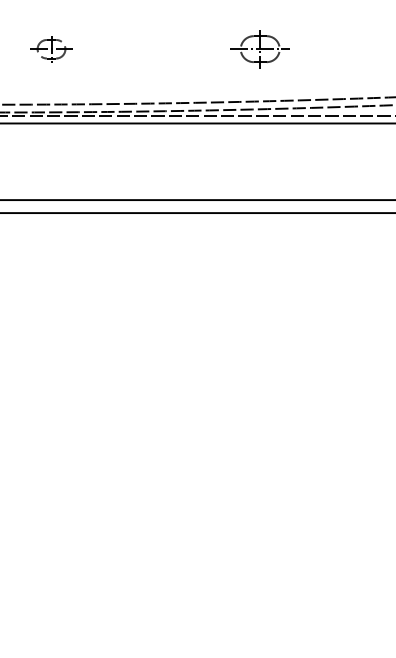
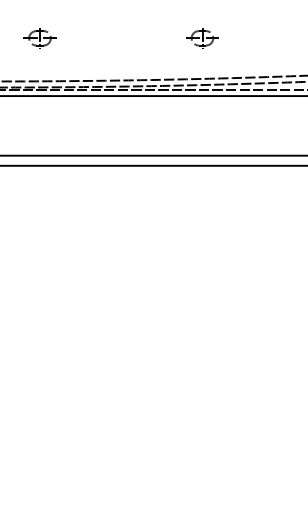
part: (260, 49) -> (202, 38), size x0.71

